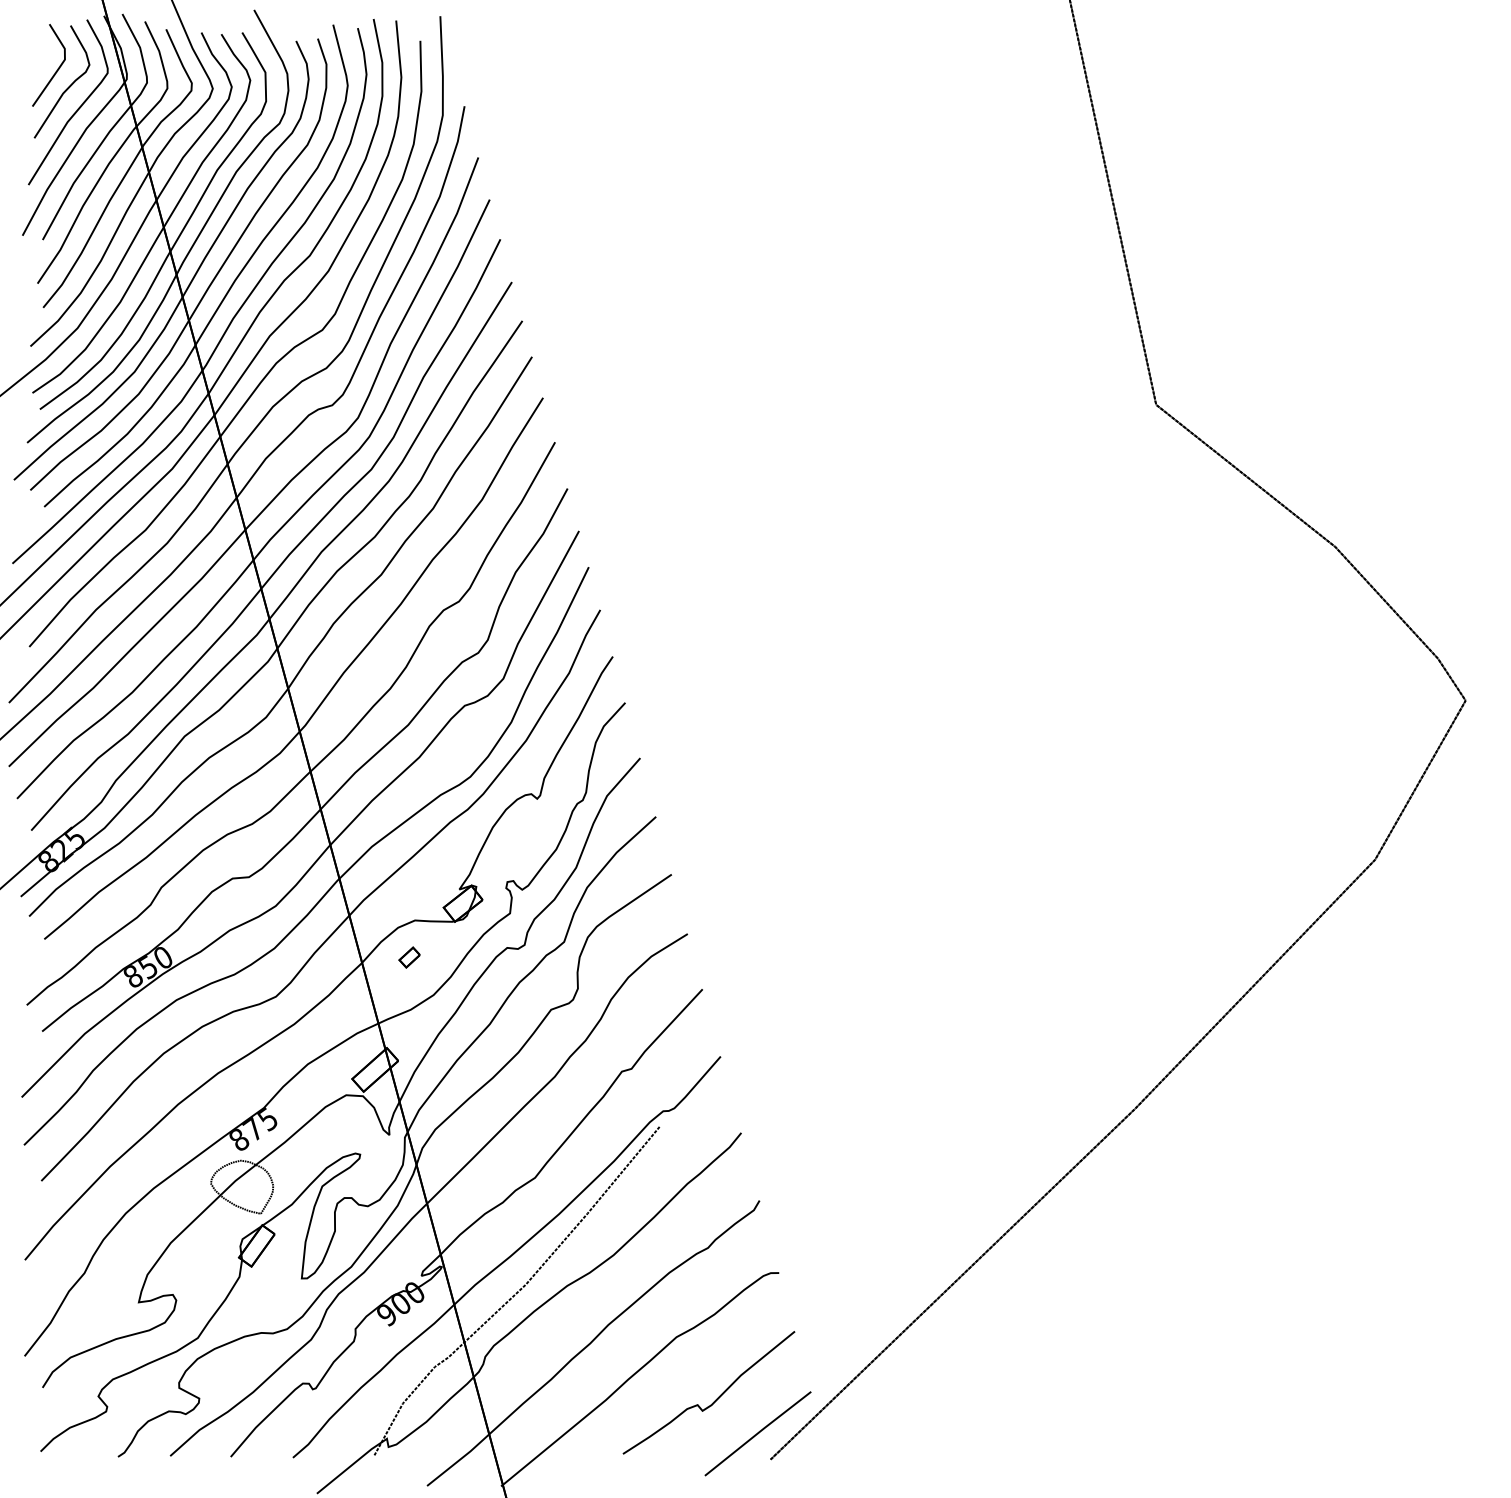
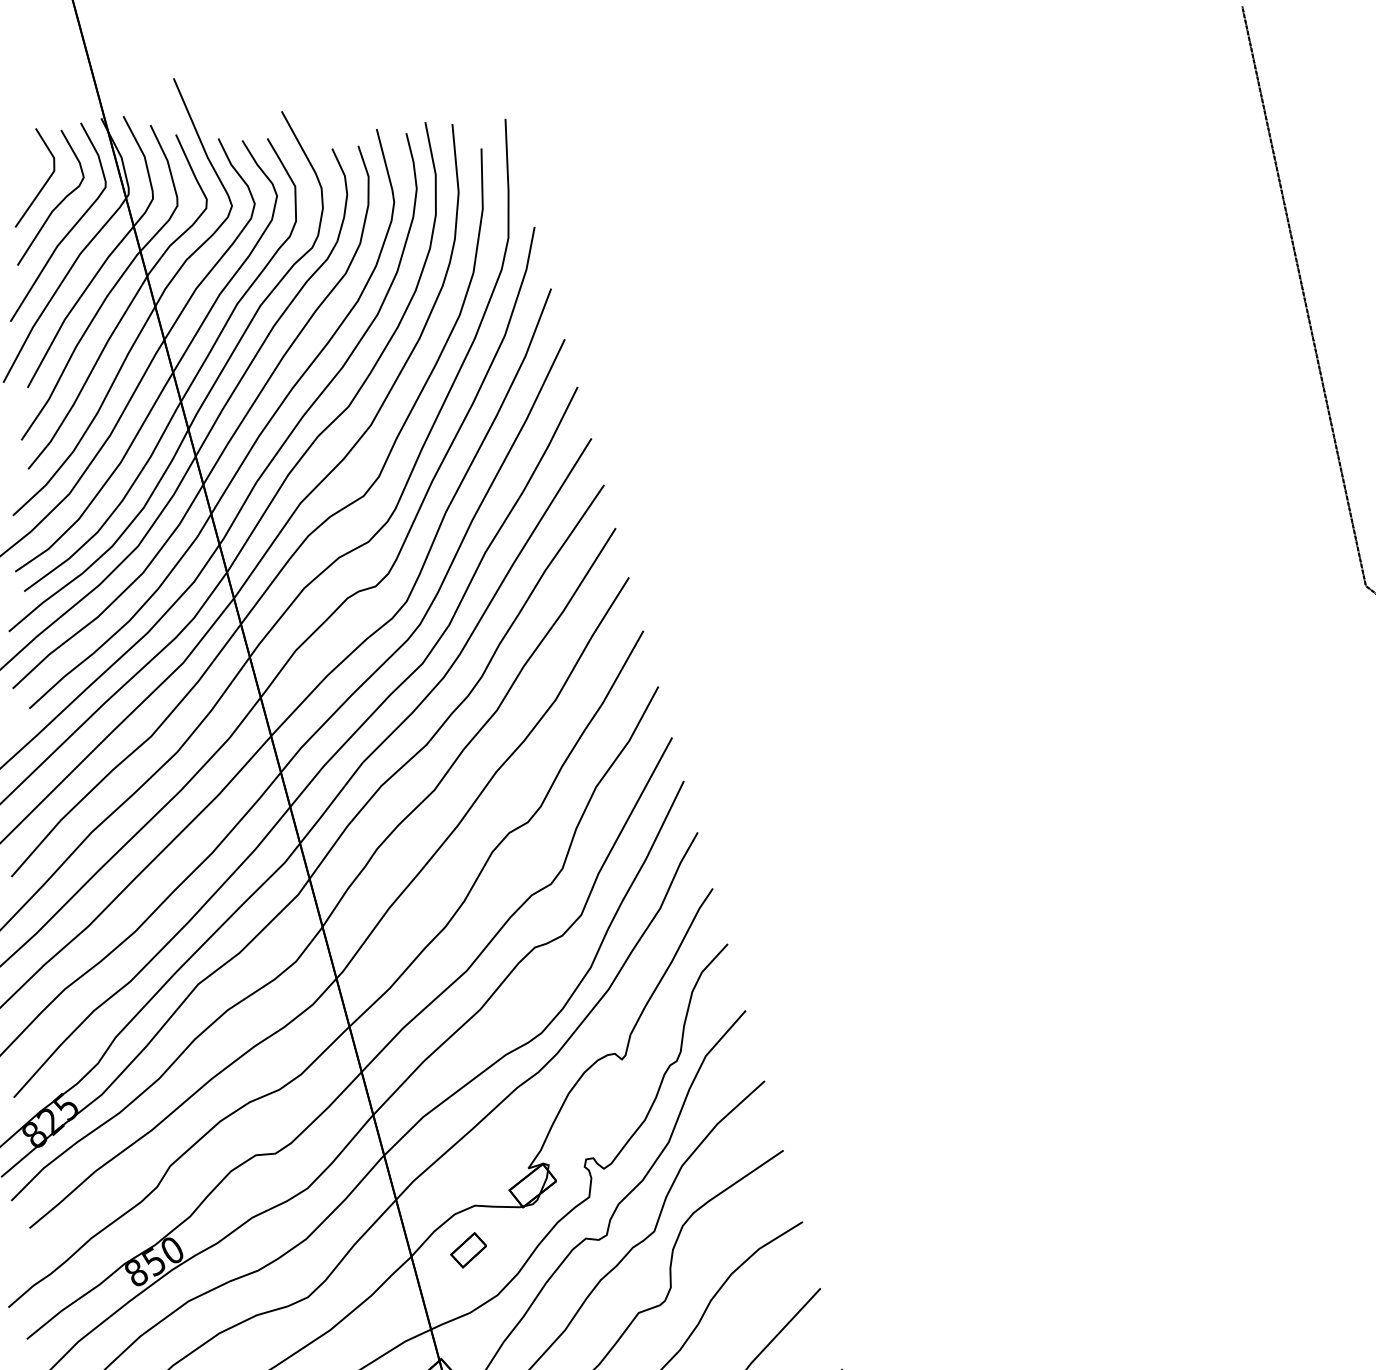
part: (409, 957) -> (468, 1250), size x1.43

